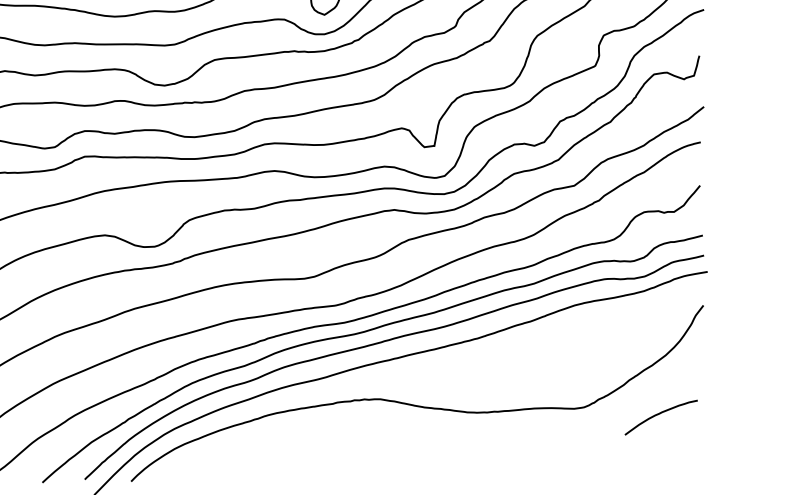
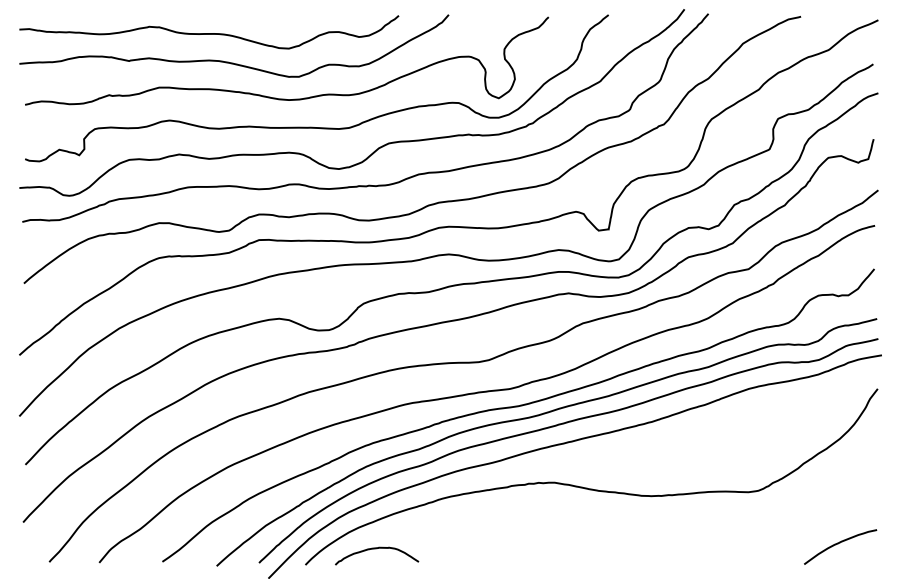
curve: (659, 415) -> (838, 544), moved
curve: (202, 466) -> (376, 549), added

